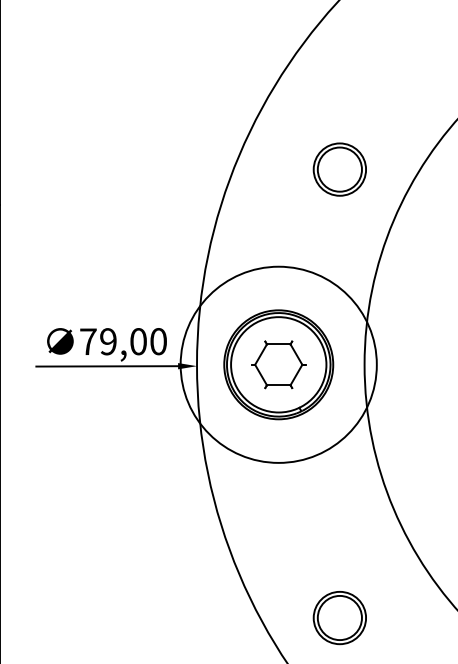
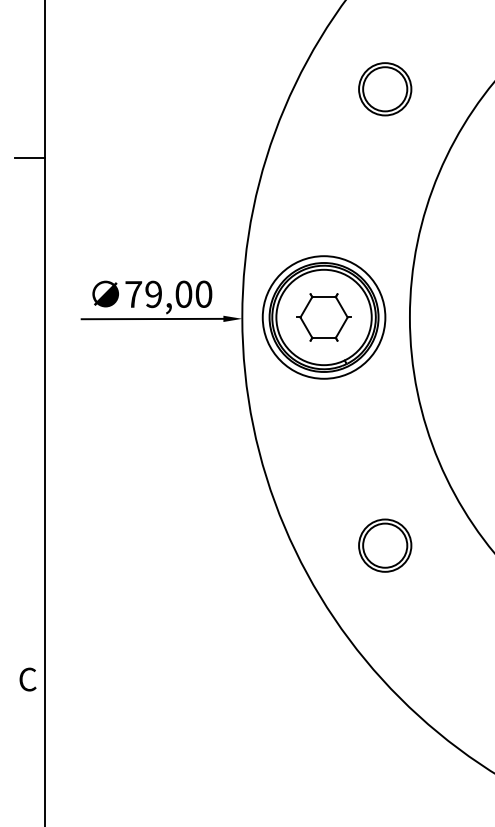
part: (340, 169) -> (385, 89), moved
circle: (278, 364) -> (323, 317), size x0.62
part: (340, 617) -> (385, 545), moved

